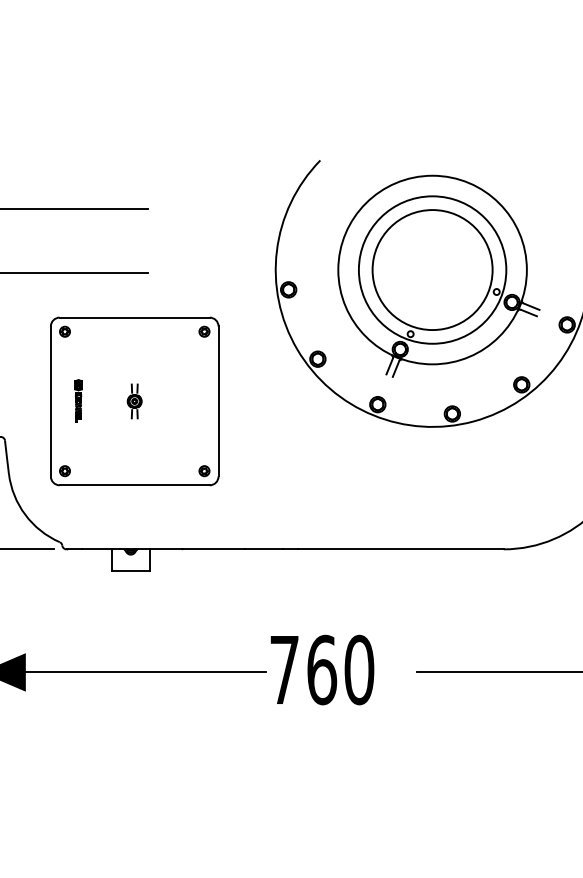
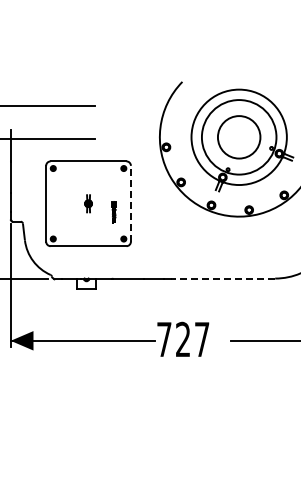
circle: (431, 268) -> (238, 136), size x0.7
part: (77, 400) -> (113, 212), moved
line: (217, 400) -> (130, 203), solid -> dashed
line: (399, 549) -> (222, 278), solid -> dashed
text: (340, 669) -> (192, 339), 760 -> 727

